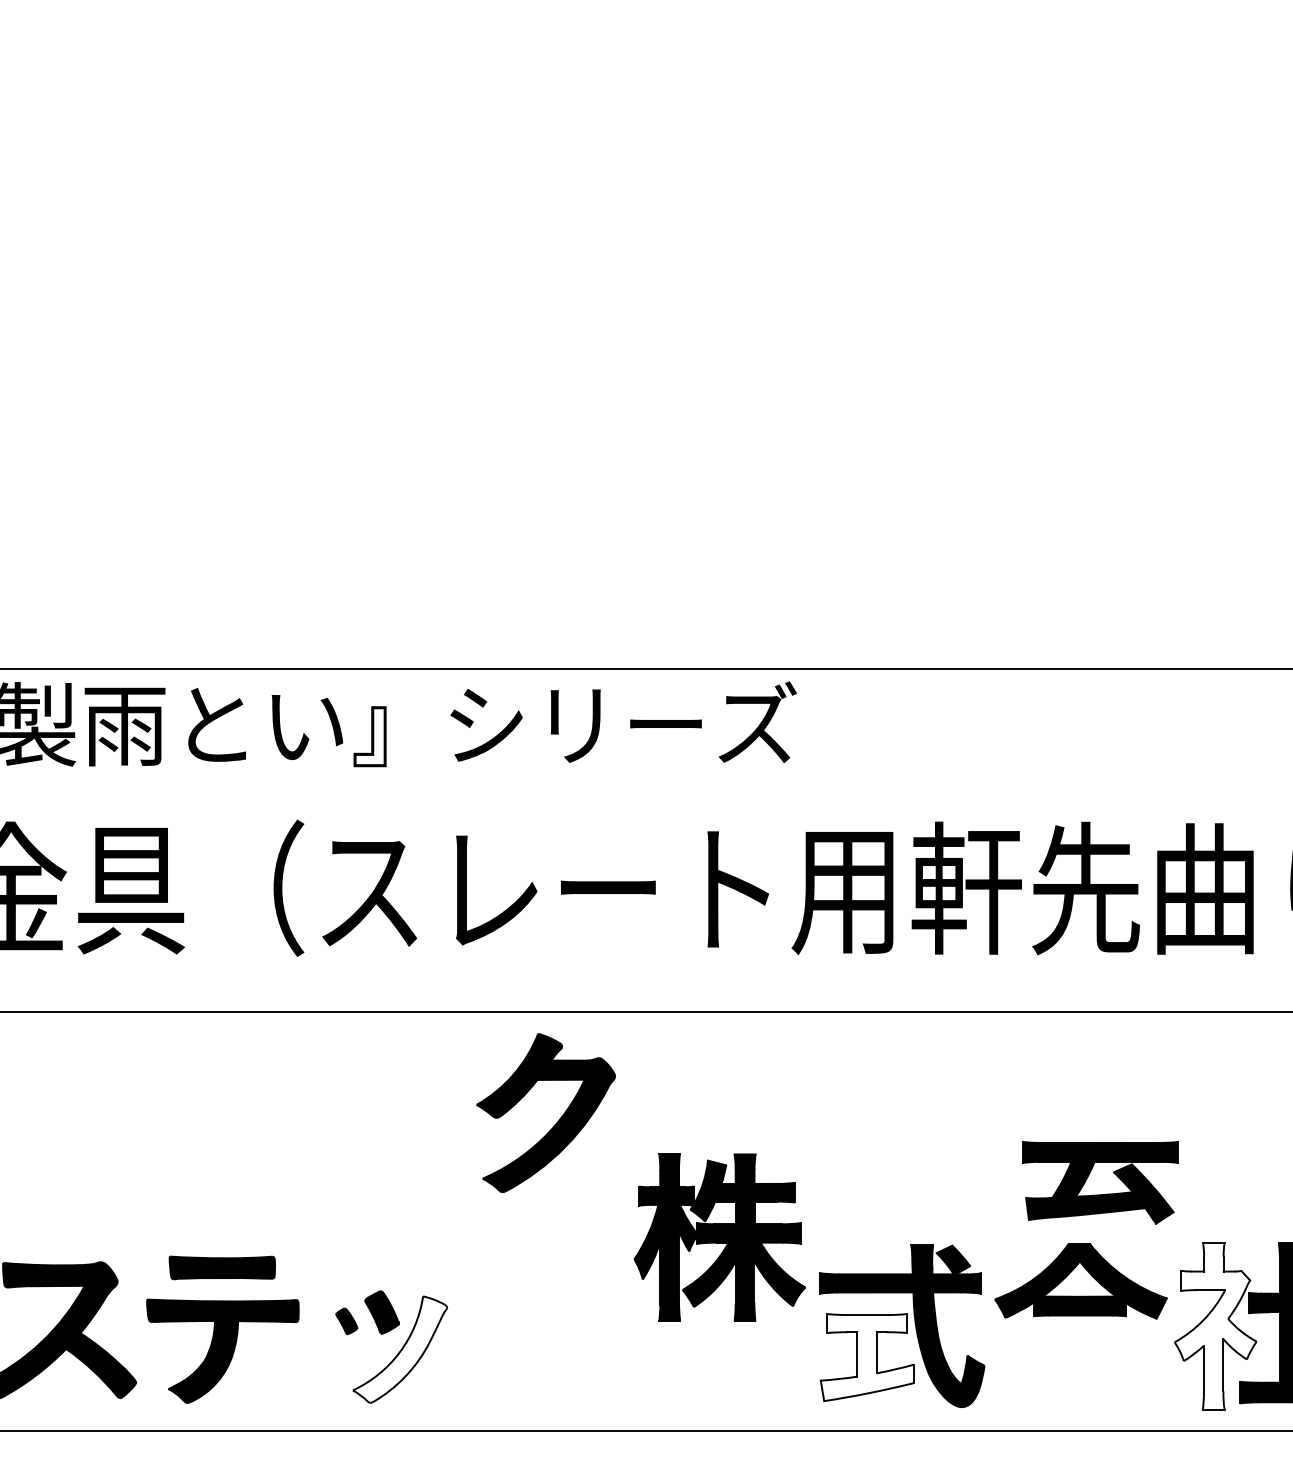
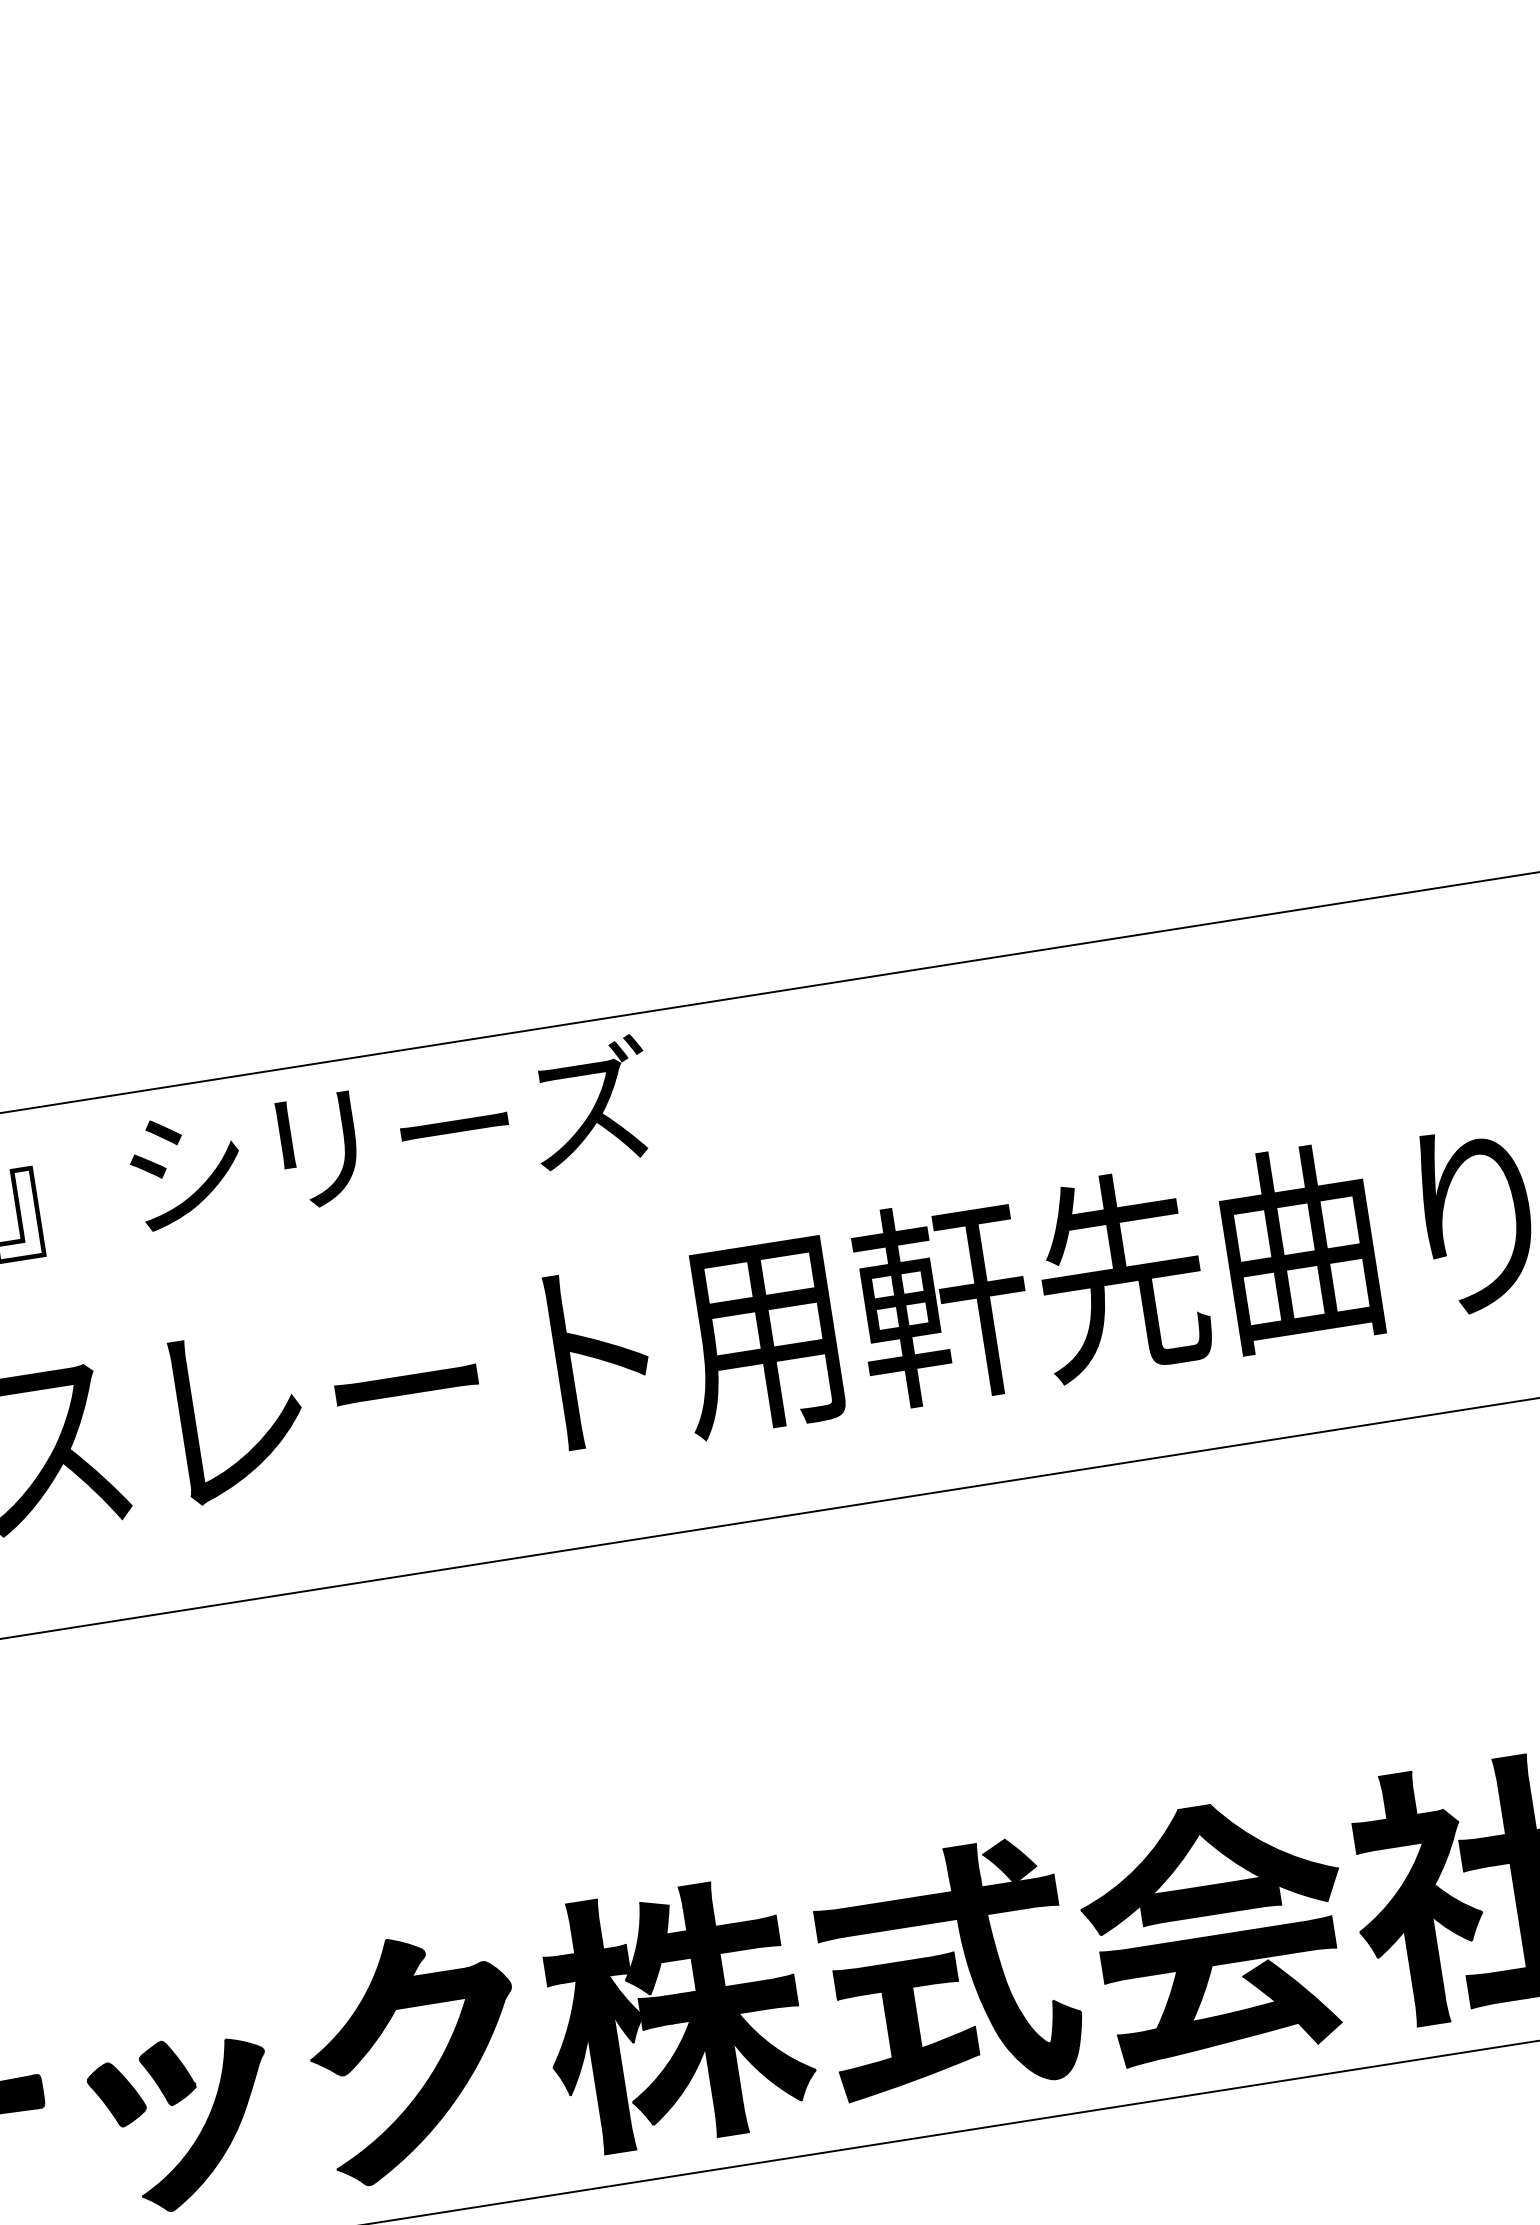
part: (555, 1123) -> (432, 2070), moved
part: (1100, 1182) -> (1225, 1994), moved
part: (719, 1237) -> (675, 2015), moved
part: (346, 1321) -> (116, 2095), size x1.67
fill: (1215, 1325) -> (1417, 1897), added
fill: (399, 1349) -> (202, 2124), added
fill: (866, 1357) -> (902, 2027), added

